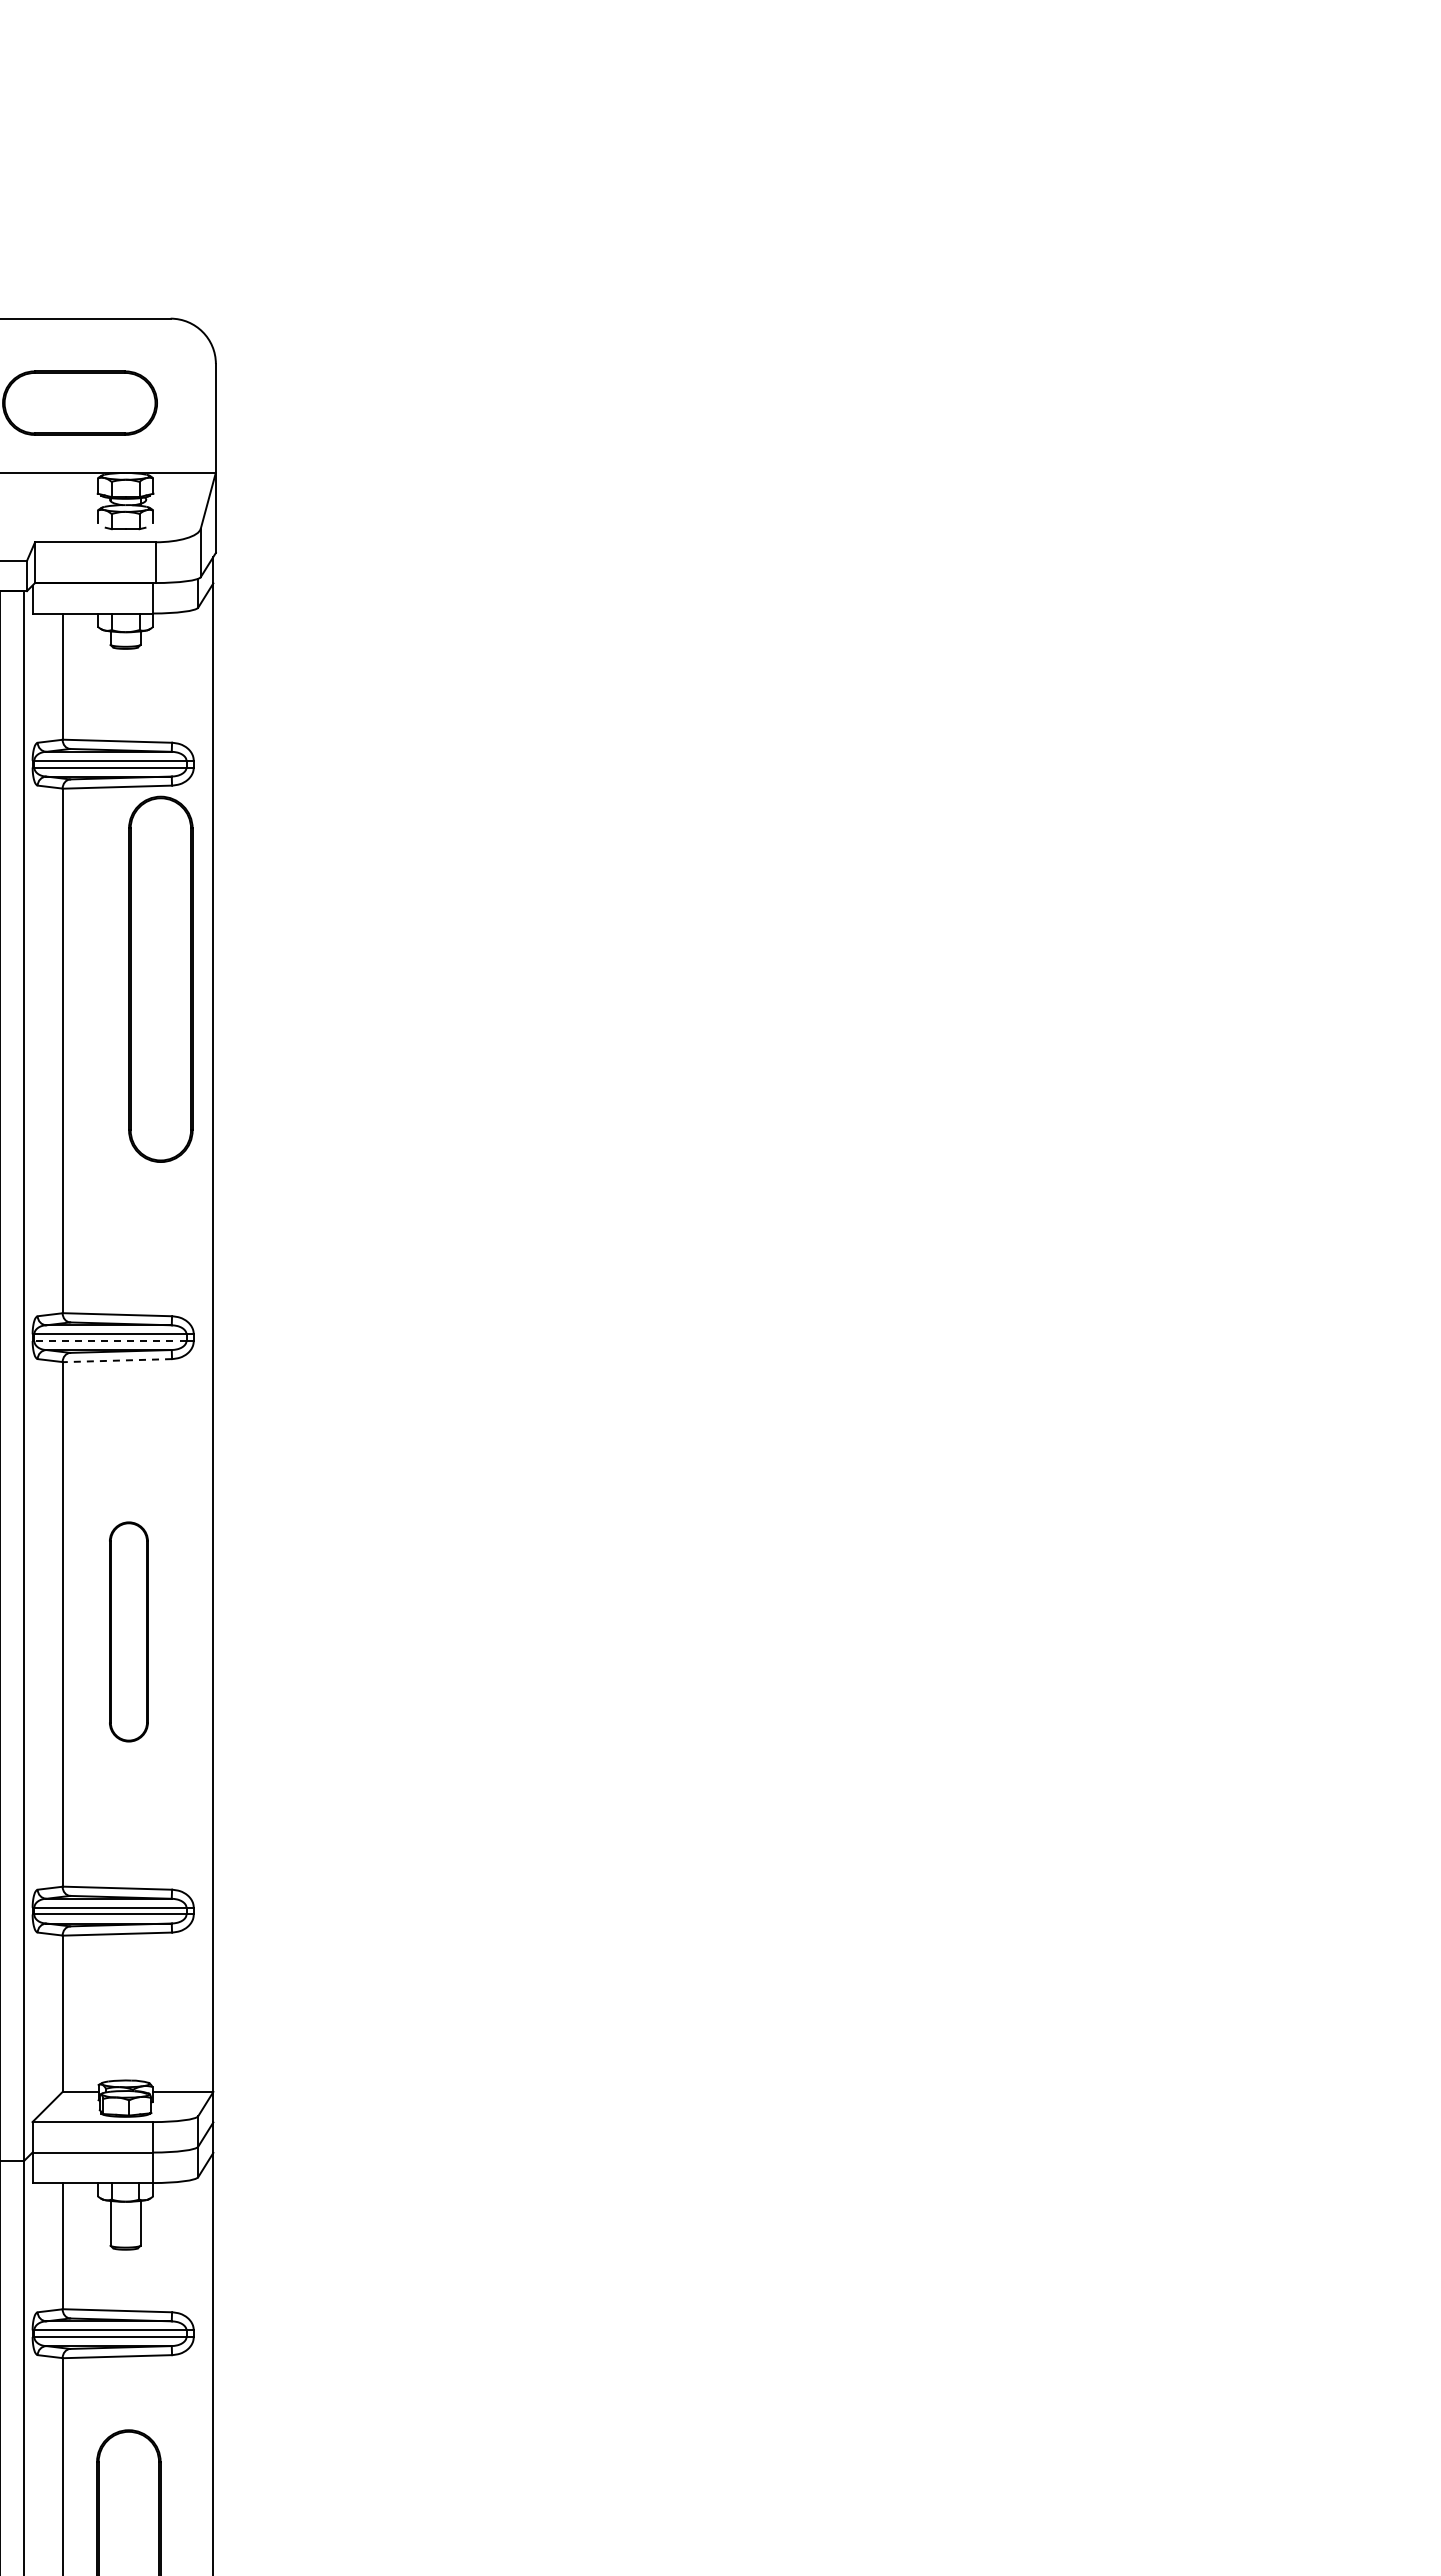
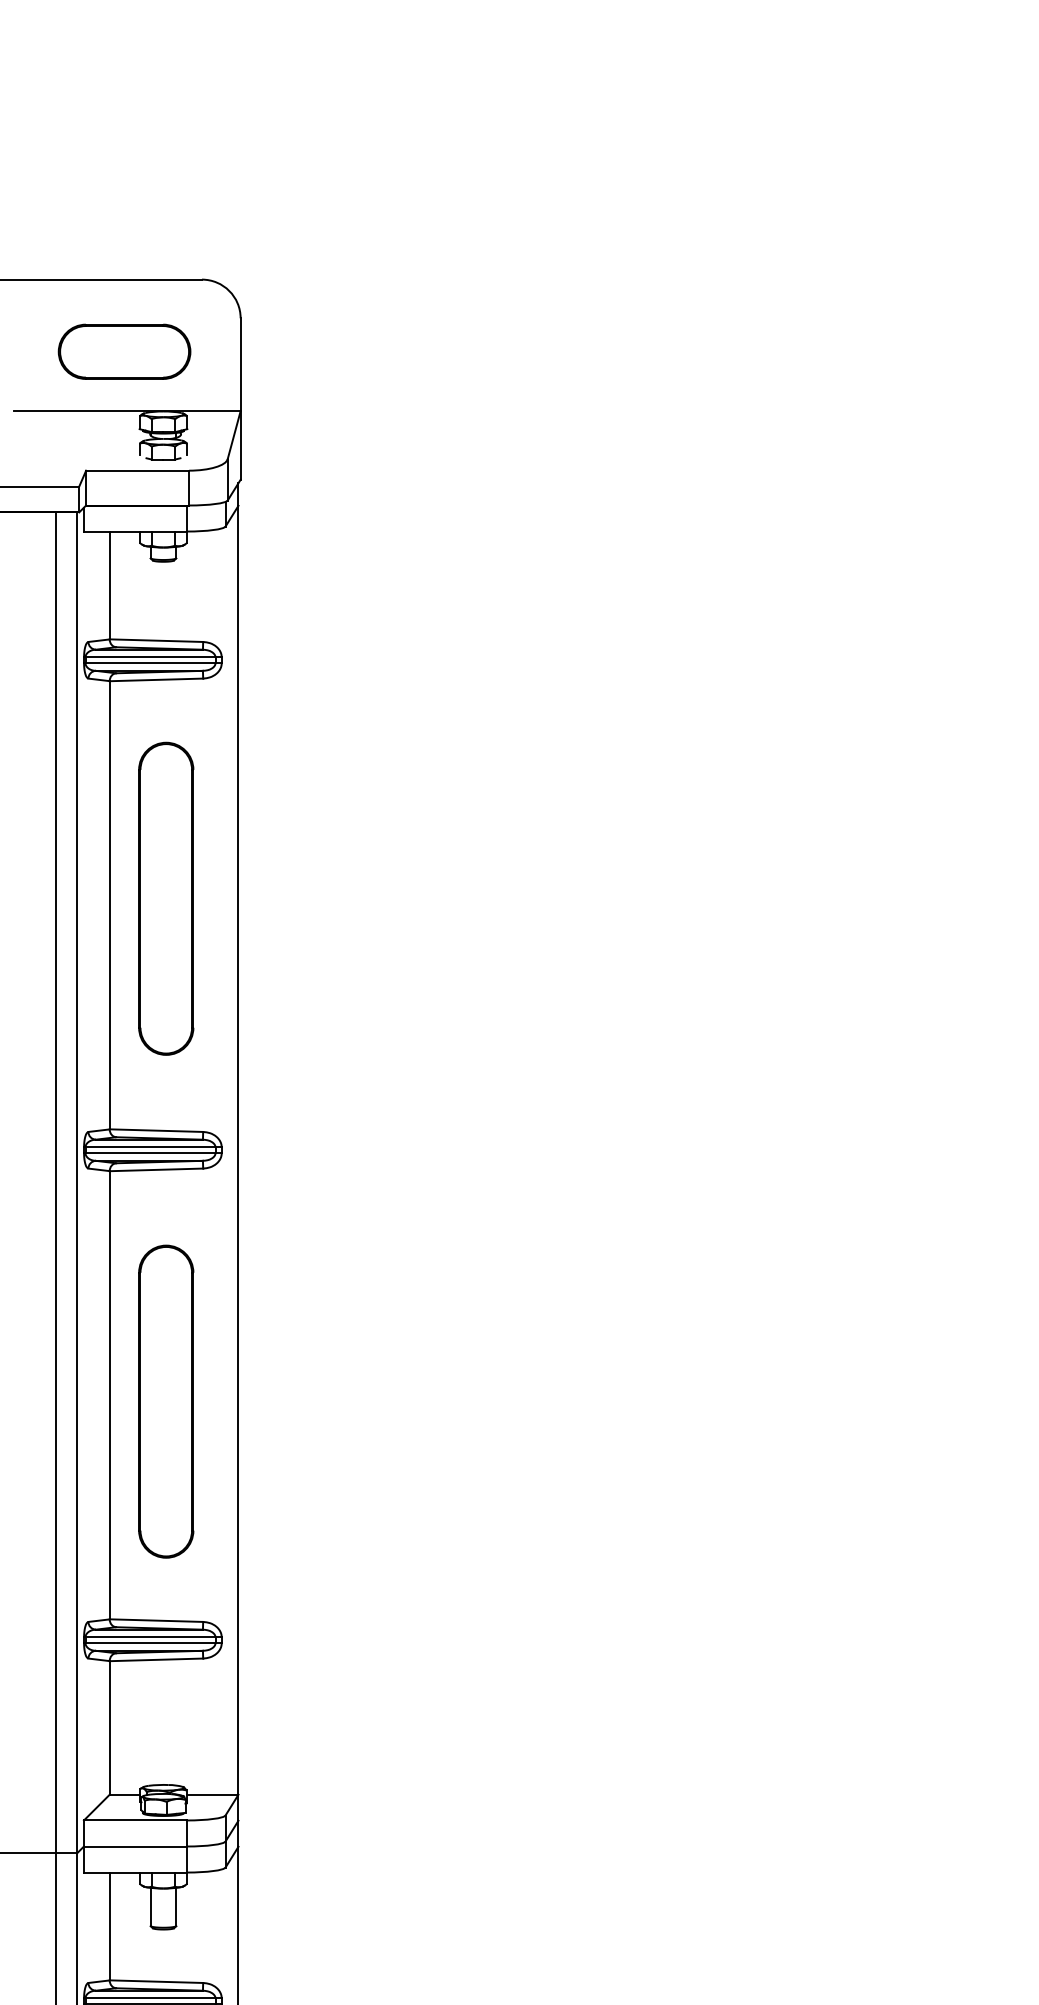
part: (160, 978) -> (165, 898), moved
line: (109, 1341) -> (149, 1153), dashed -> solid
line: (117, 1360) -> (156, 1169), dashed -> solid
part: (128, 1631) -> (165, 1401), size x1.67

